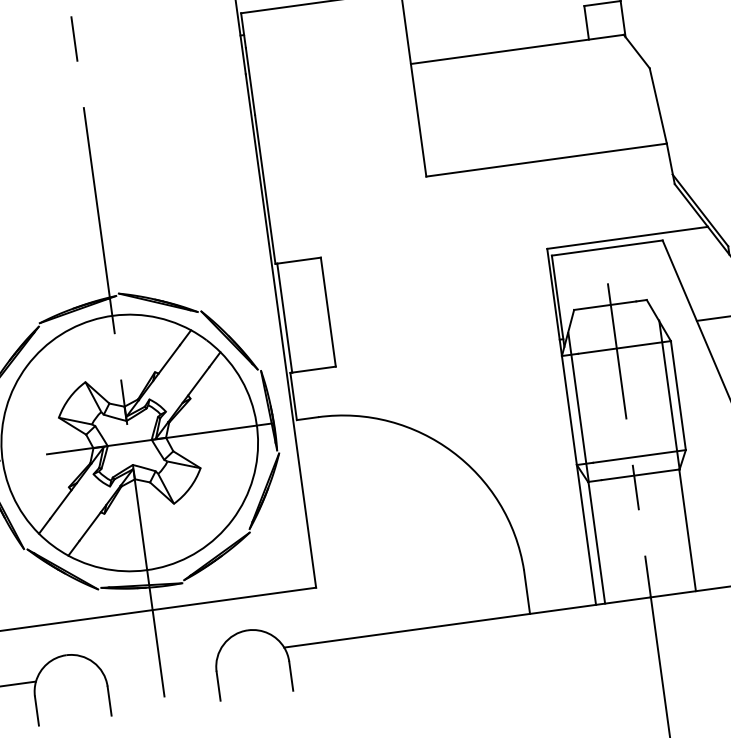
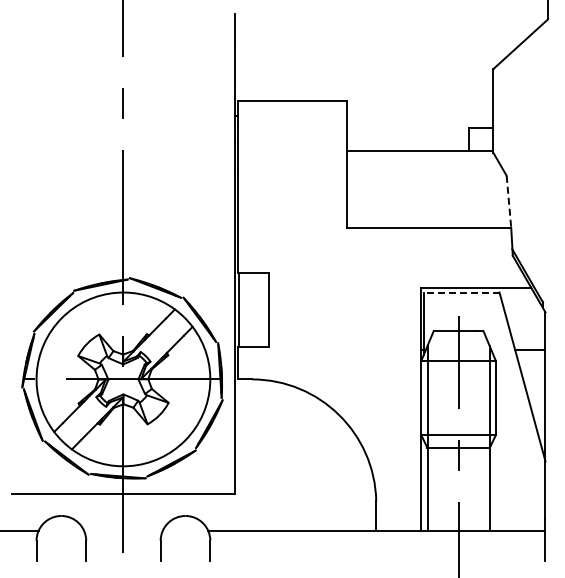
line: (659, 106) -> (509, 202), solid -> dashed
line: (606, 248) -> (461, 292), solid -> dashed

